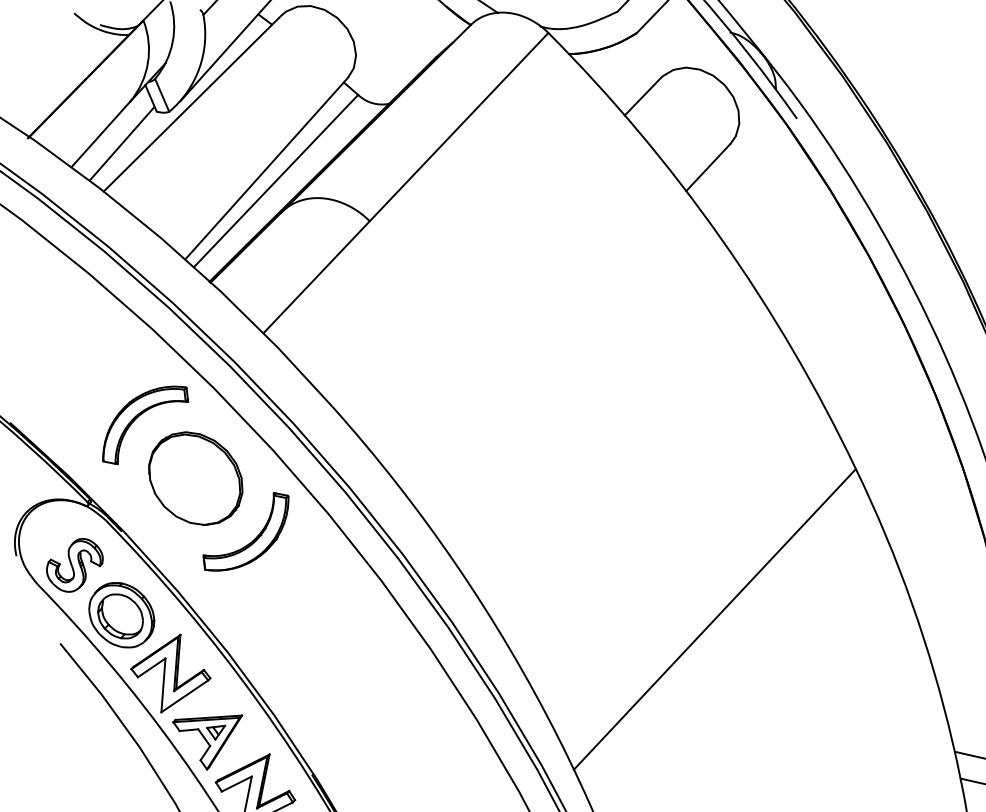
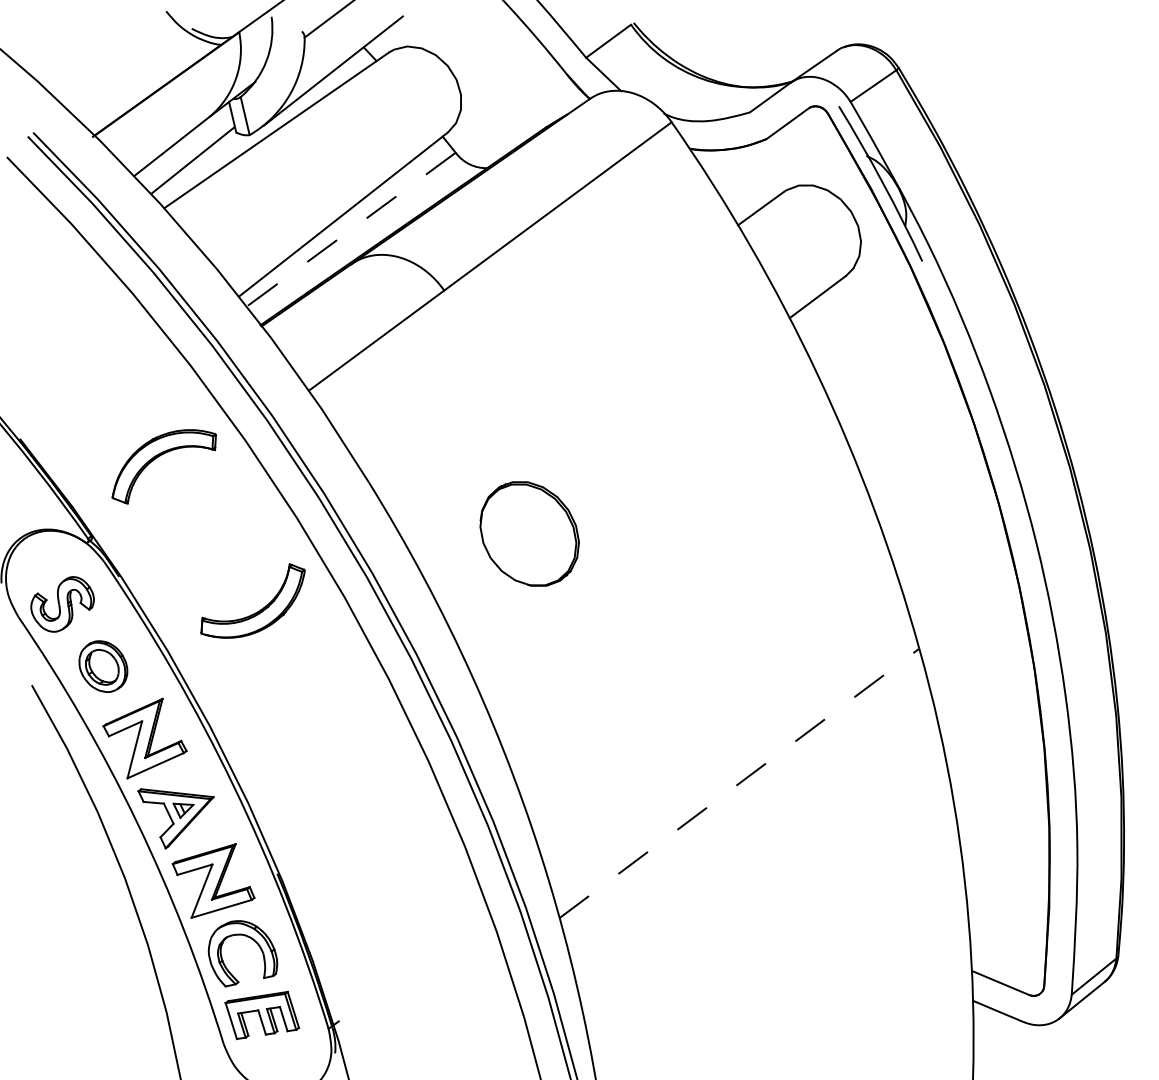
line: (276, 180) -> (351, 229), solid -> dashed
part: (195, 478) -> (529, 533), moved
part: (121, 615) -> (103, 666), size x0.7
line: (714, 619) -> (739, 783), solid -> dashed

